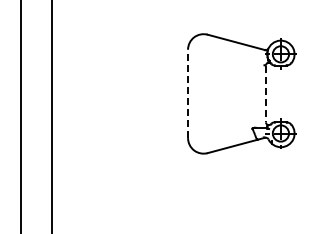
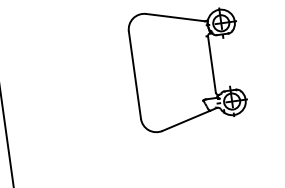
line: (188, 93) -> (135, 74), dashed -> solid
line: (265, 94) -> (211, 65), dashed -> solid

